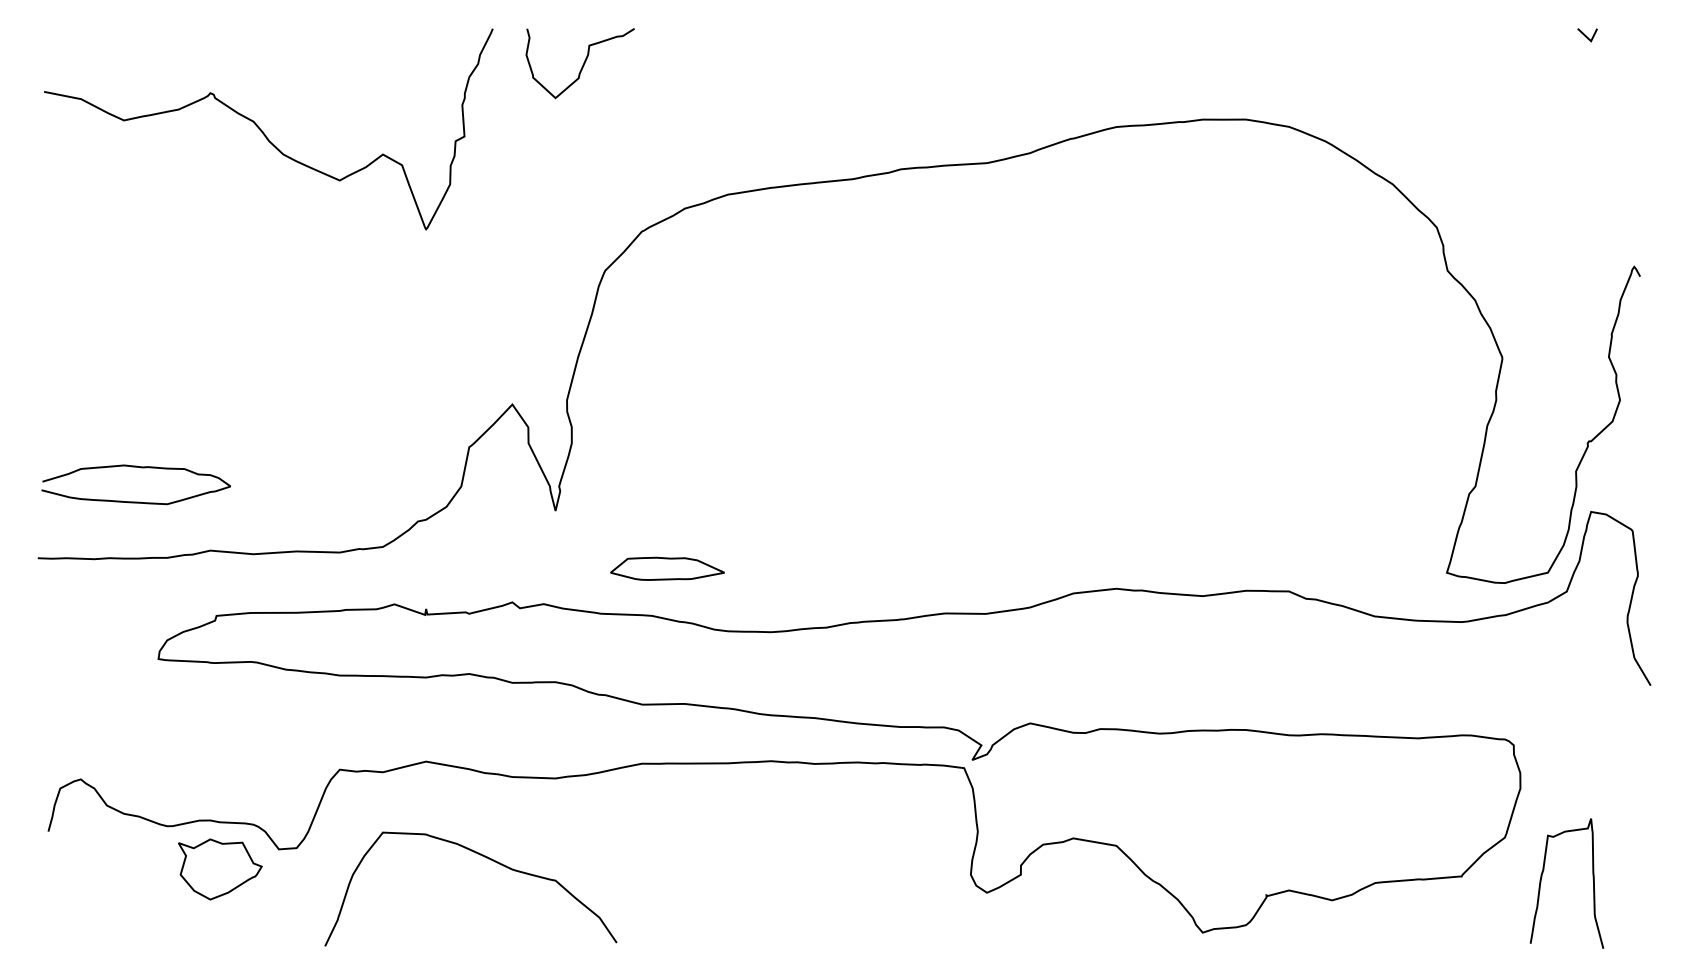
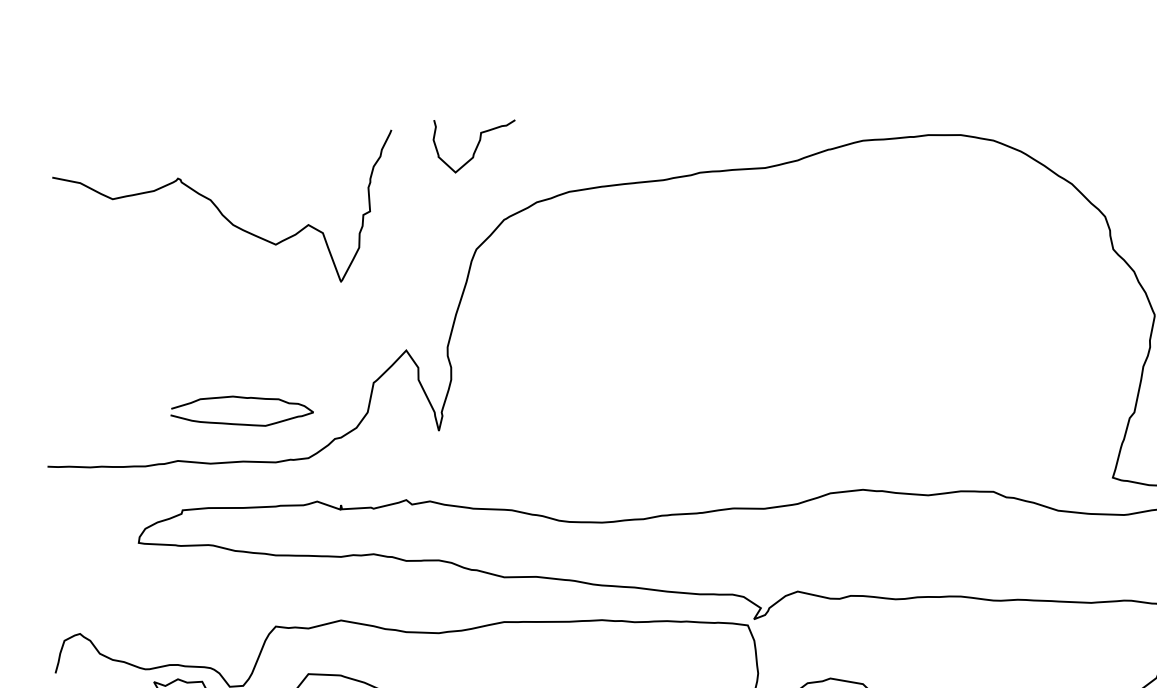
curve: (582, 64) -> (475, 147), moved
curve: (263, 131) -> (218, 207), moved
curve: (140, 468) -> (245, 398), moved
part: (667, 568) -> (523, 474), removed

